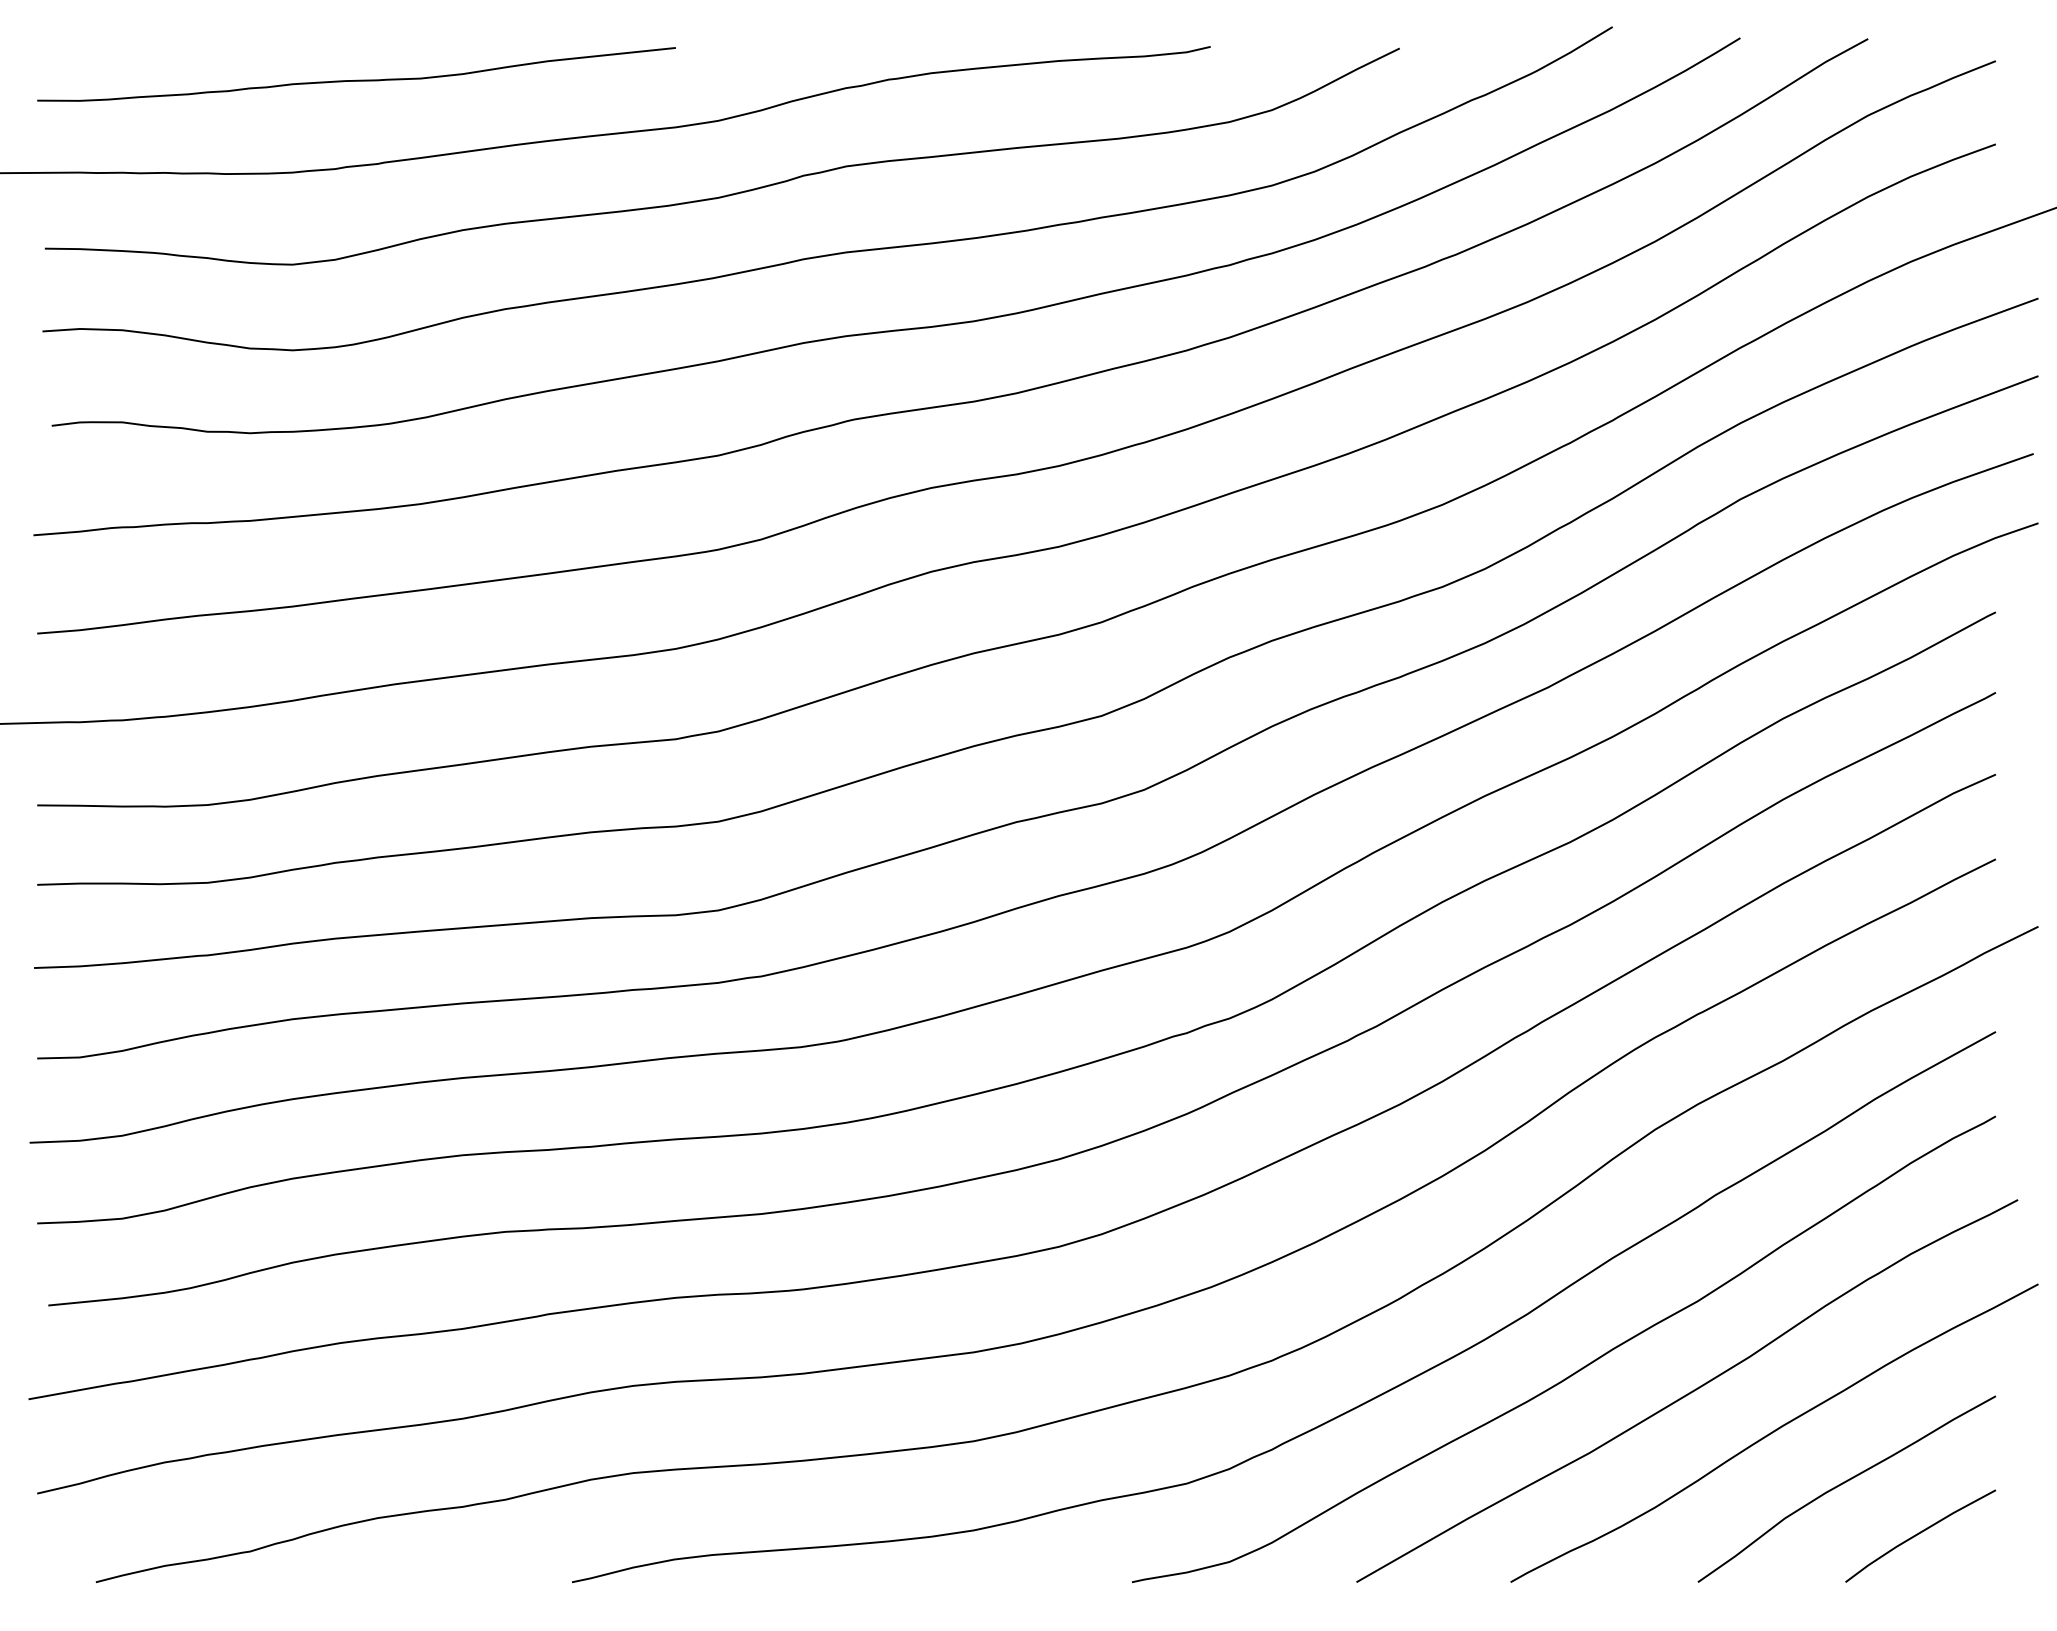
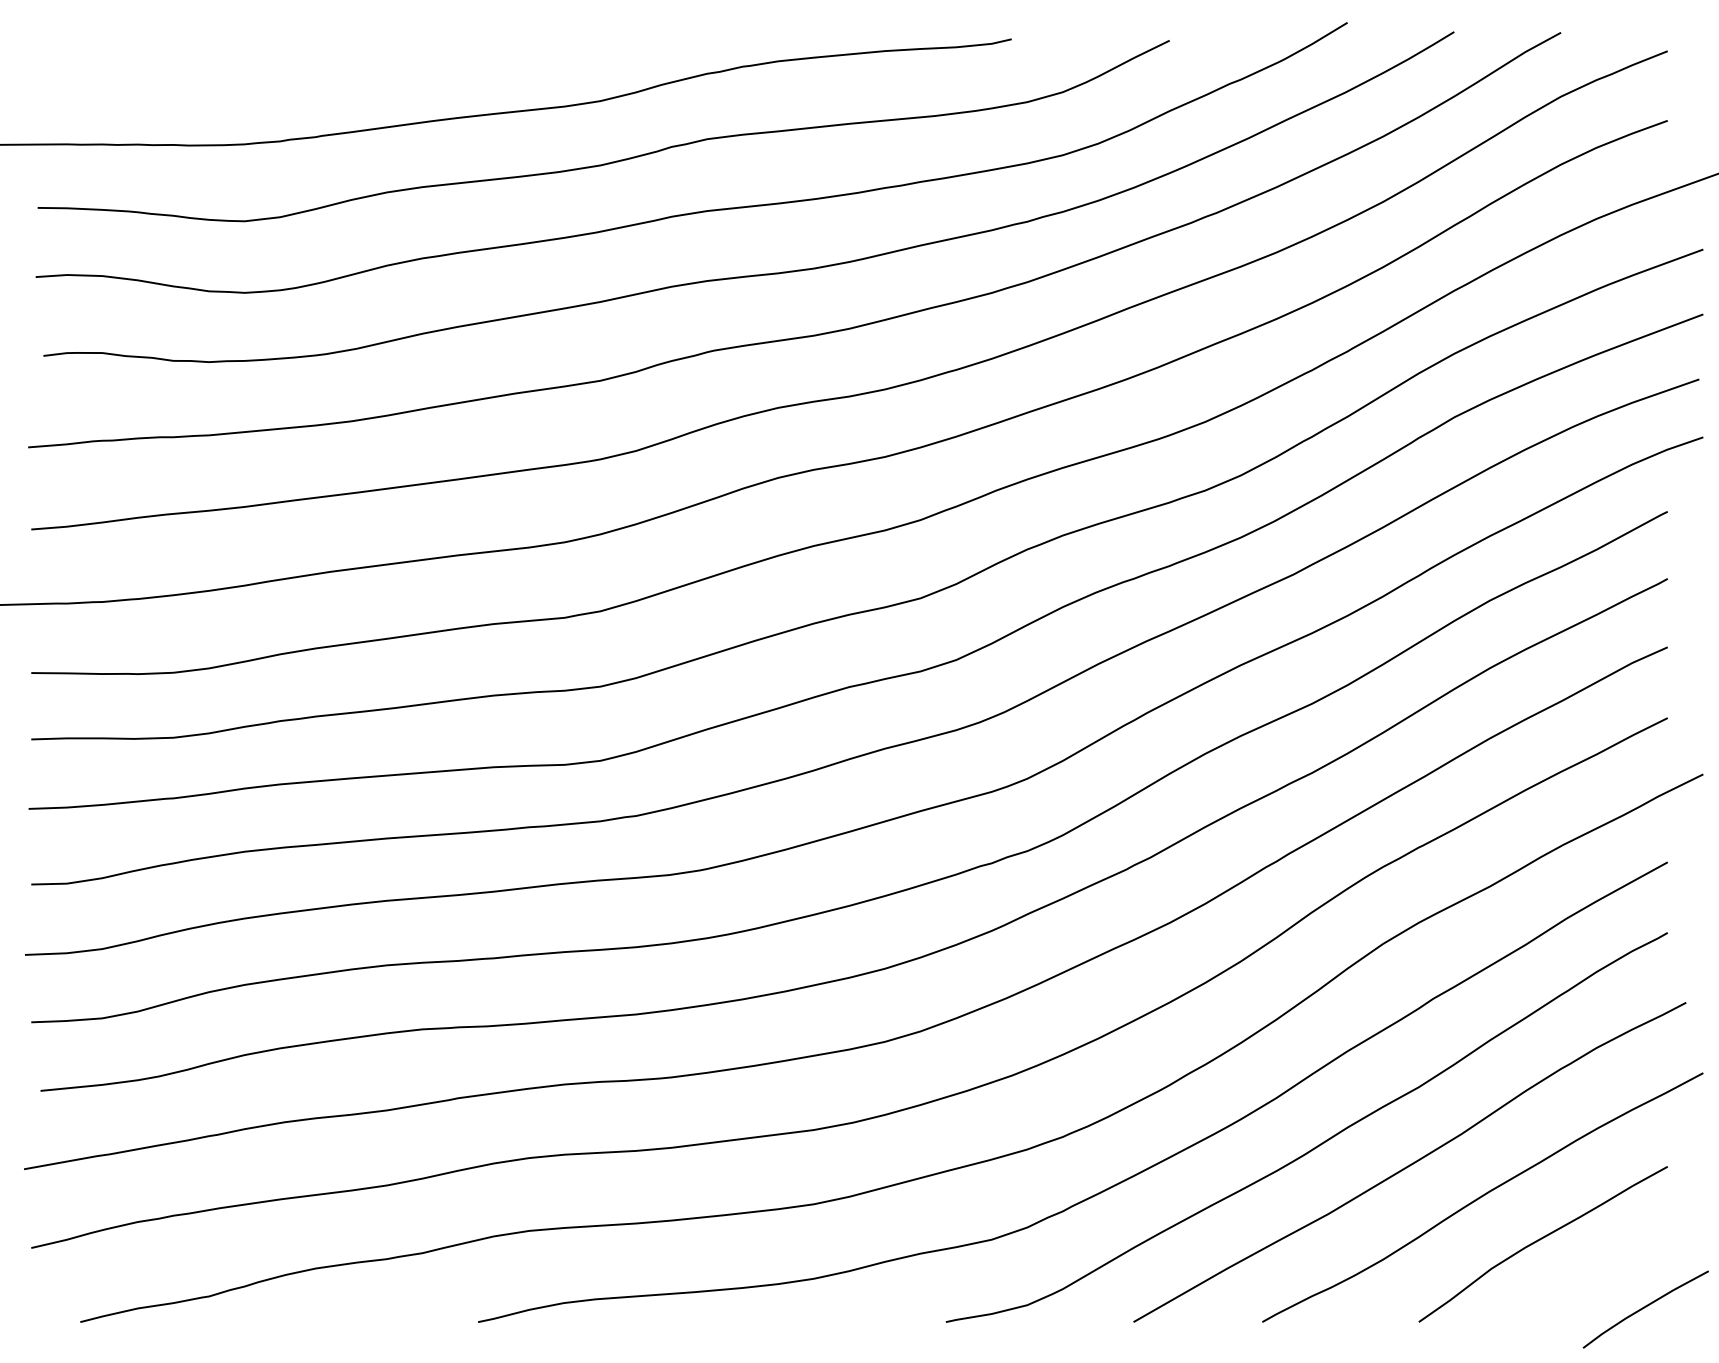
curve: (355, 79) -> (297, 66), removed
curve: (1918, 1534) -> (1644, 1308), moved

